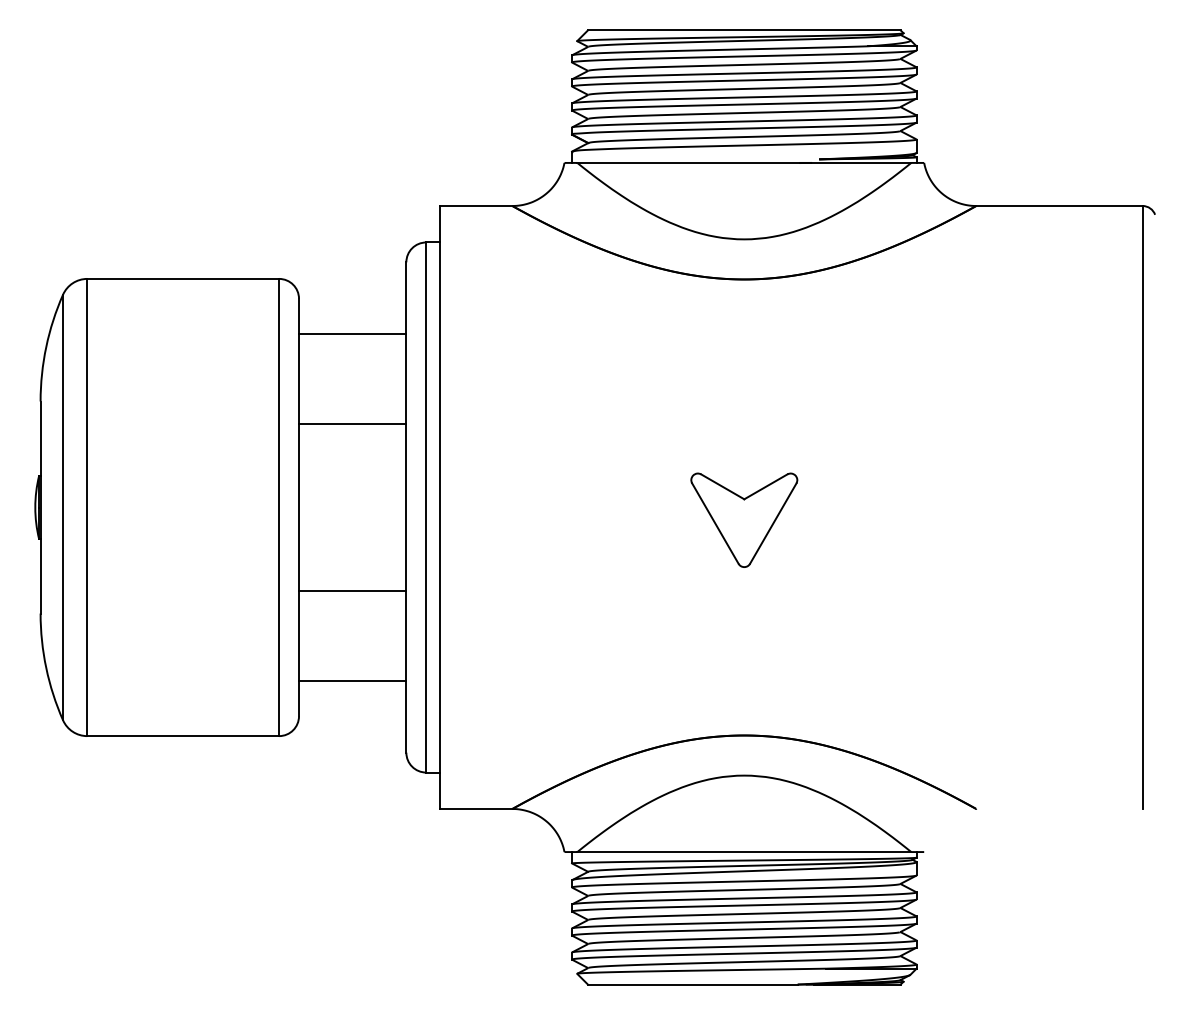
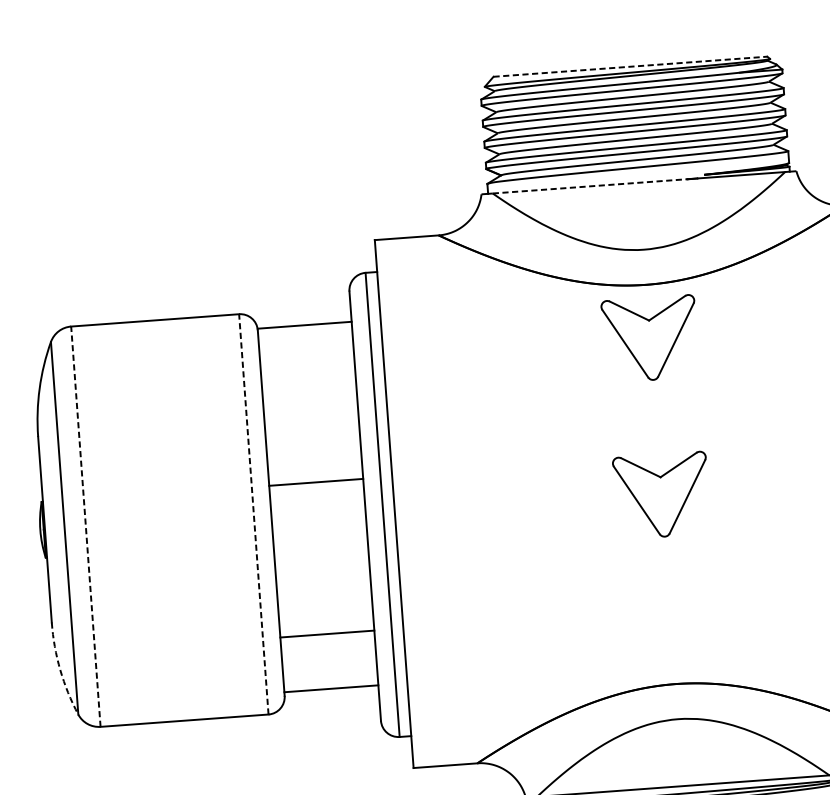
line: (744, 30) -> (630, 66), solid -> dashed
line: (688, 162) -> (590, 185), solid -> dashed
line: (352, 333) -> (304, 324), moved
part: (744, 340) -> (650, 338), added
line: (352, 424) -> (316, 482), moved
line: (87, 507) -> (86, 526), solid -> dashed
line: (279, 507) -> (254, 514), solid -> dashed
line: (352, 590) -> (327, 633), moved
arc: (46, 668) -> (60, 670), solid -> dashed
line: (352, 681) -> (331, 689), moved

